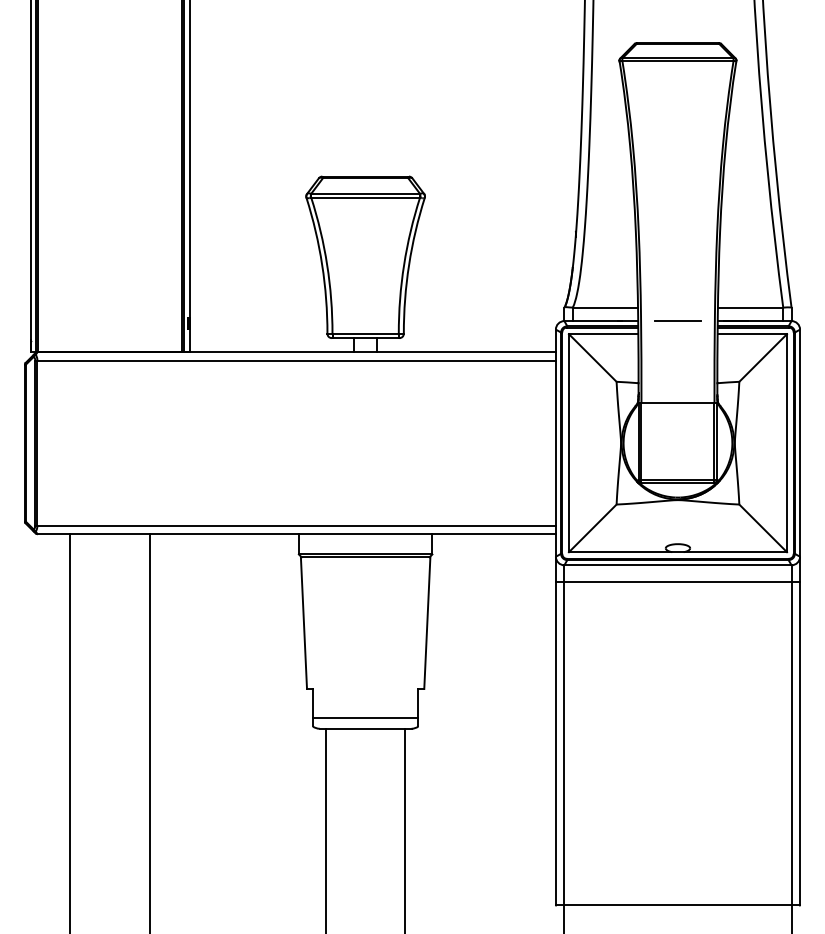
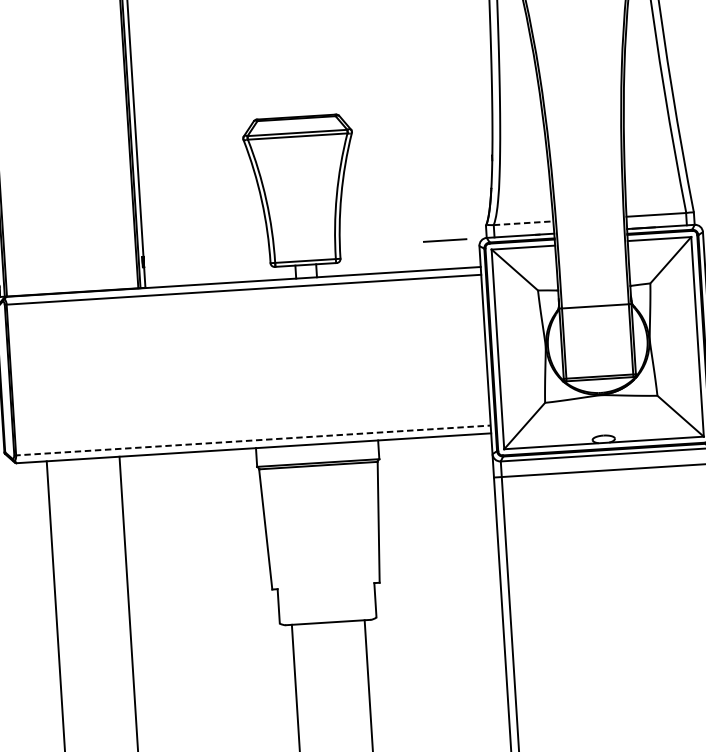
line: (605, 307) -> (523, 223), solid -> dashed
line: (677, 320) -> (444, 240), moved
line: (296, 525) -> (253, 440), solid -> dashed
line: (365, 717) -> (327, 612), removed

